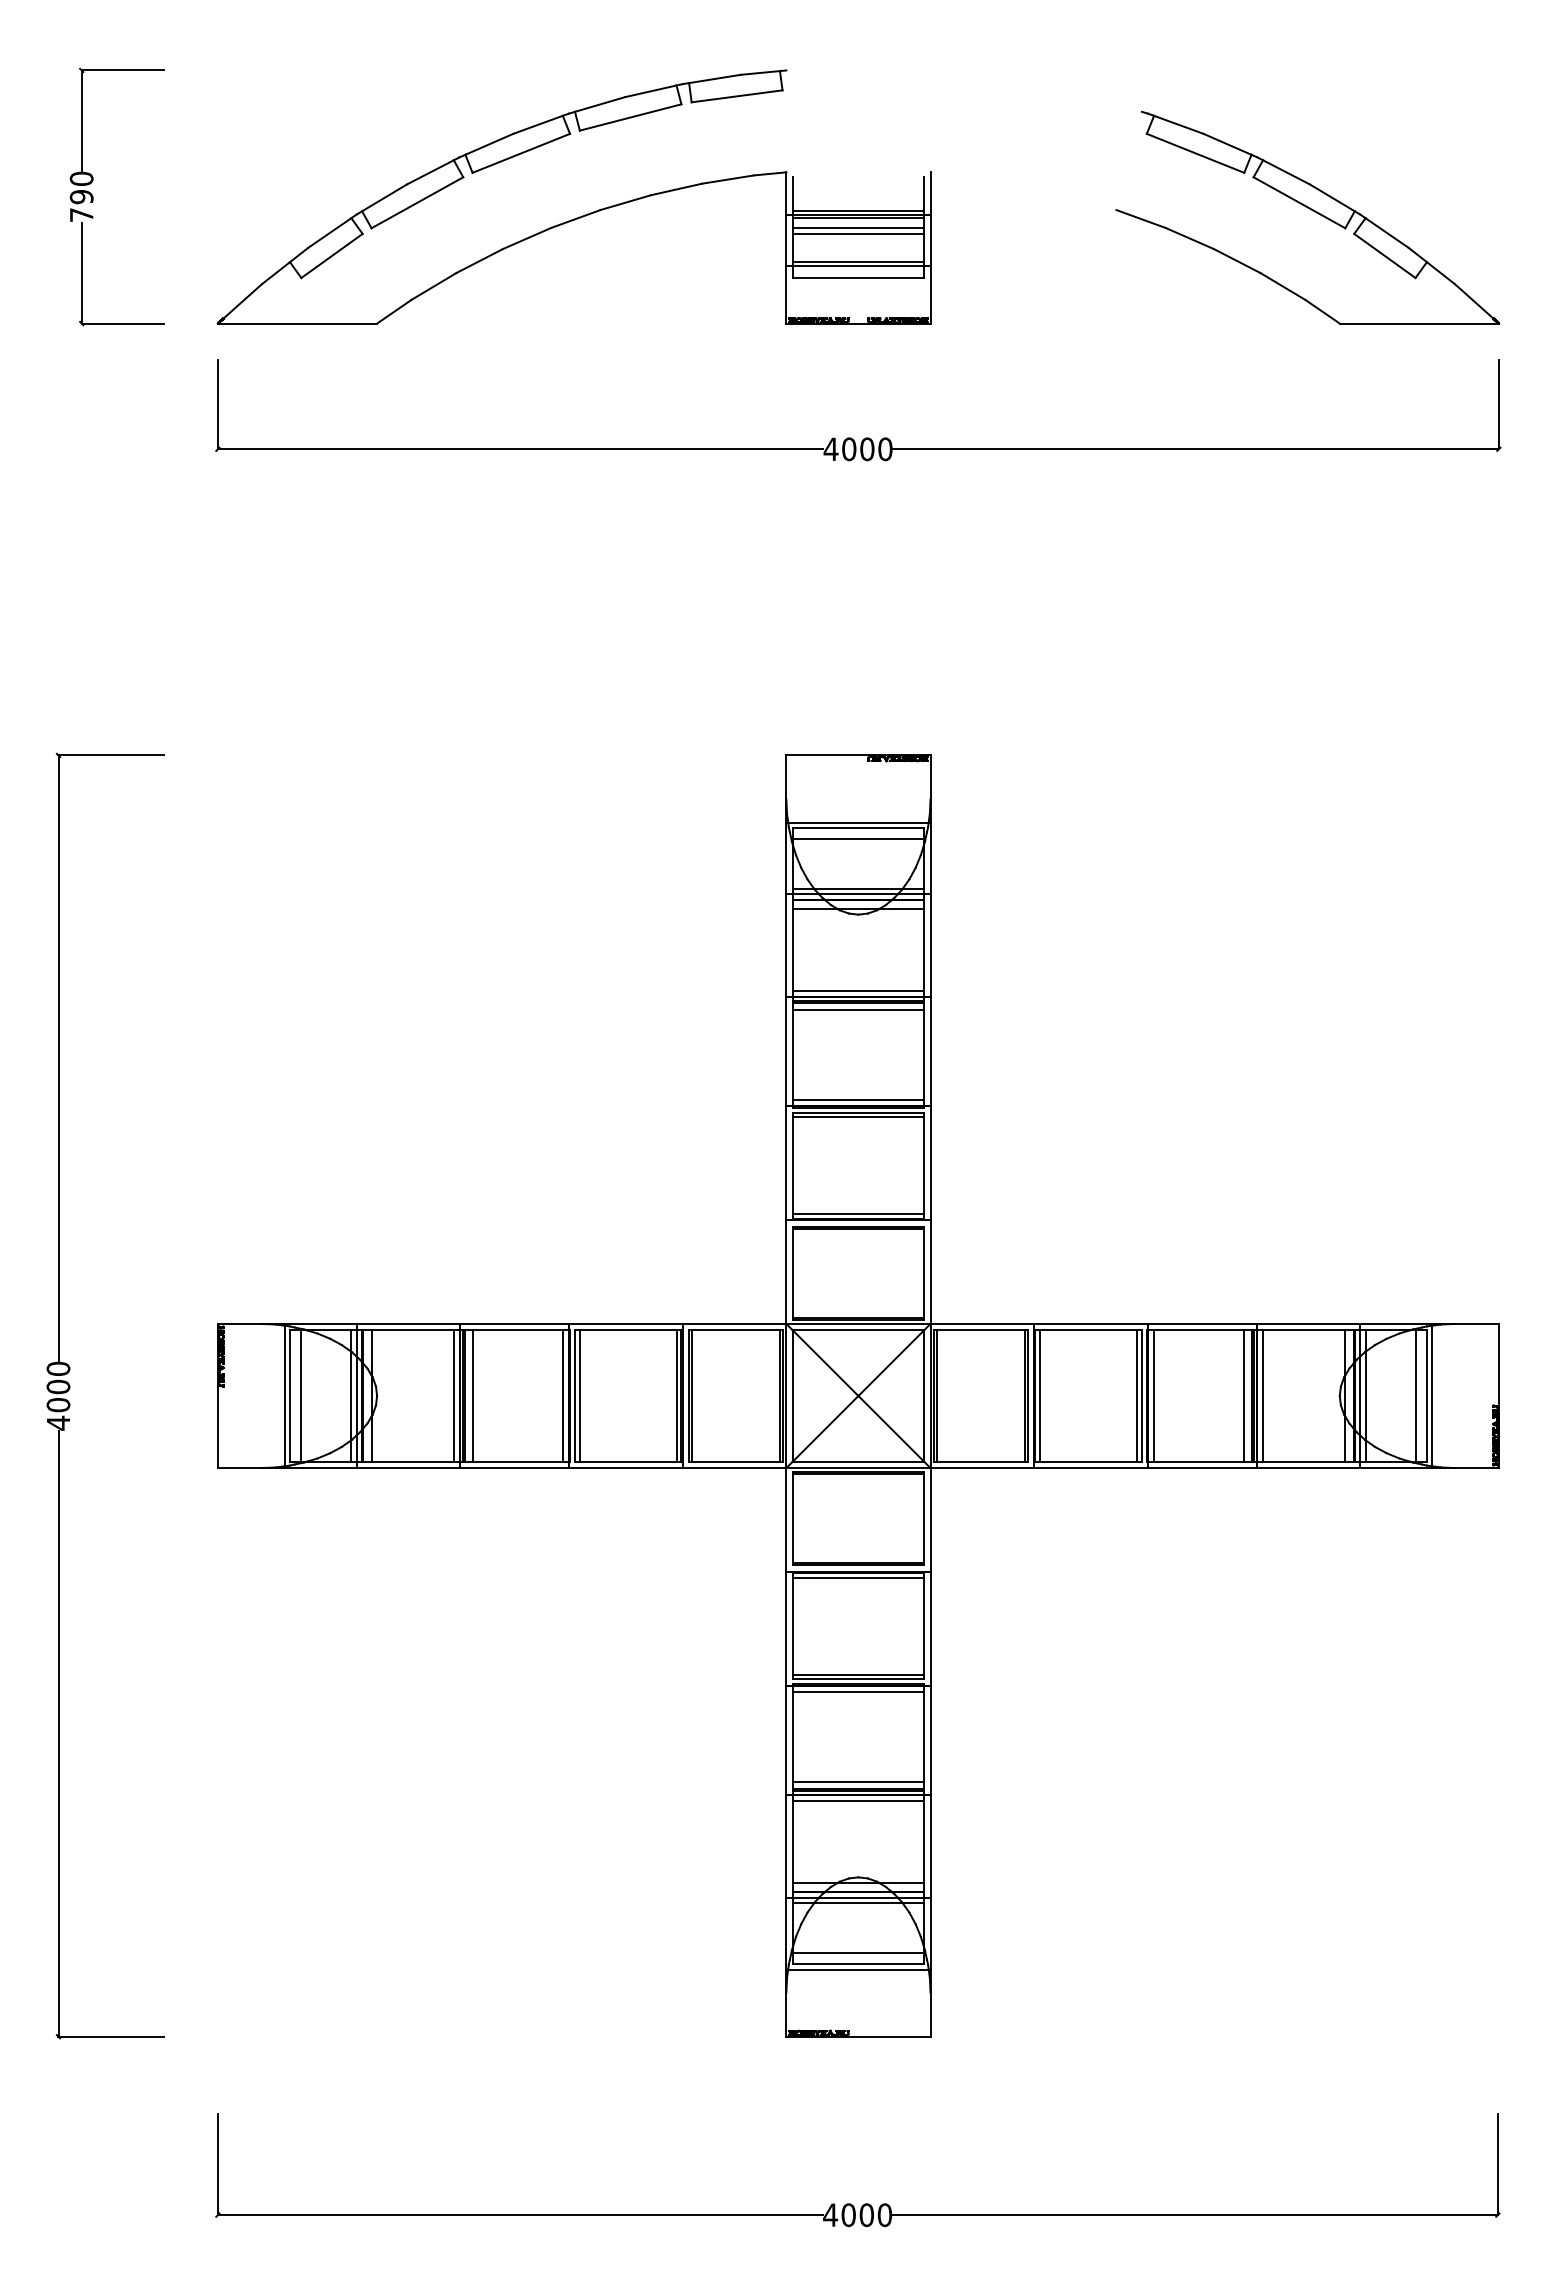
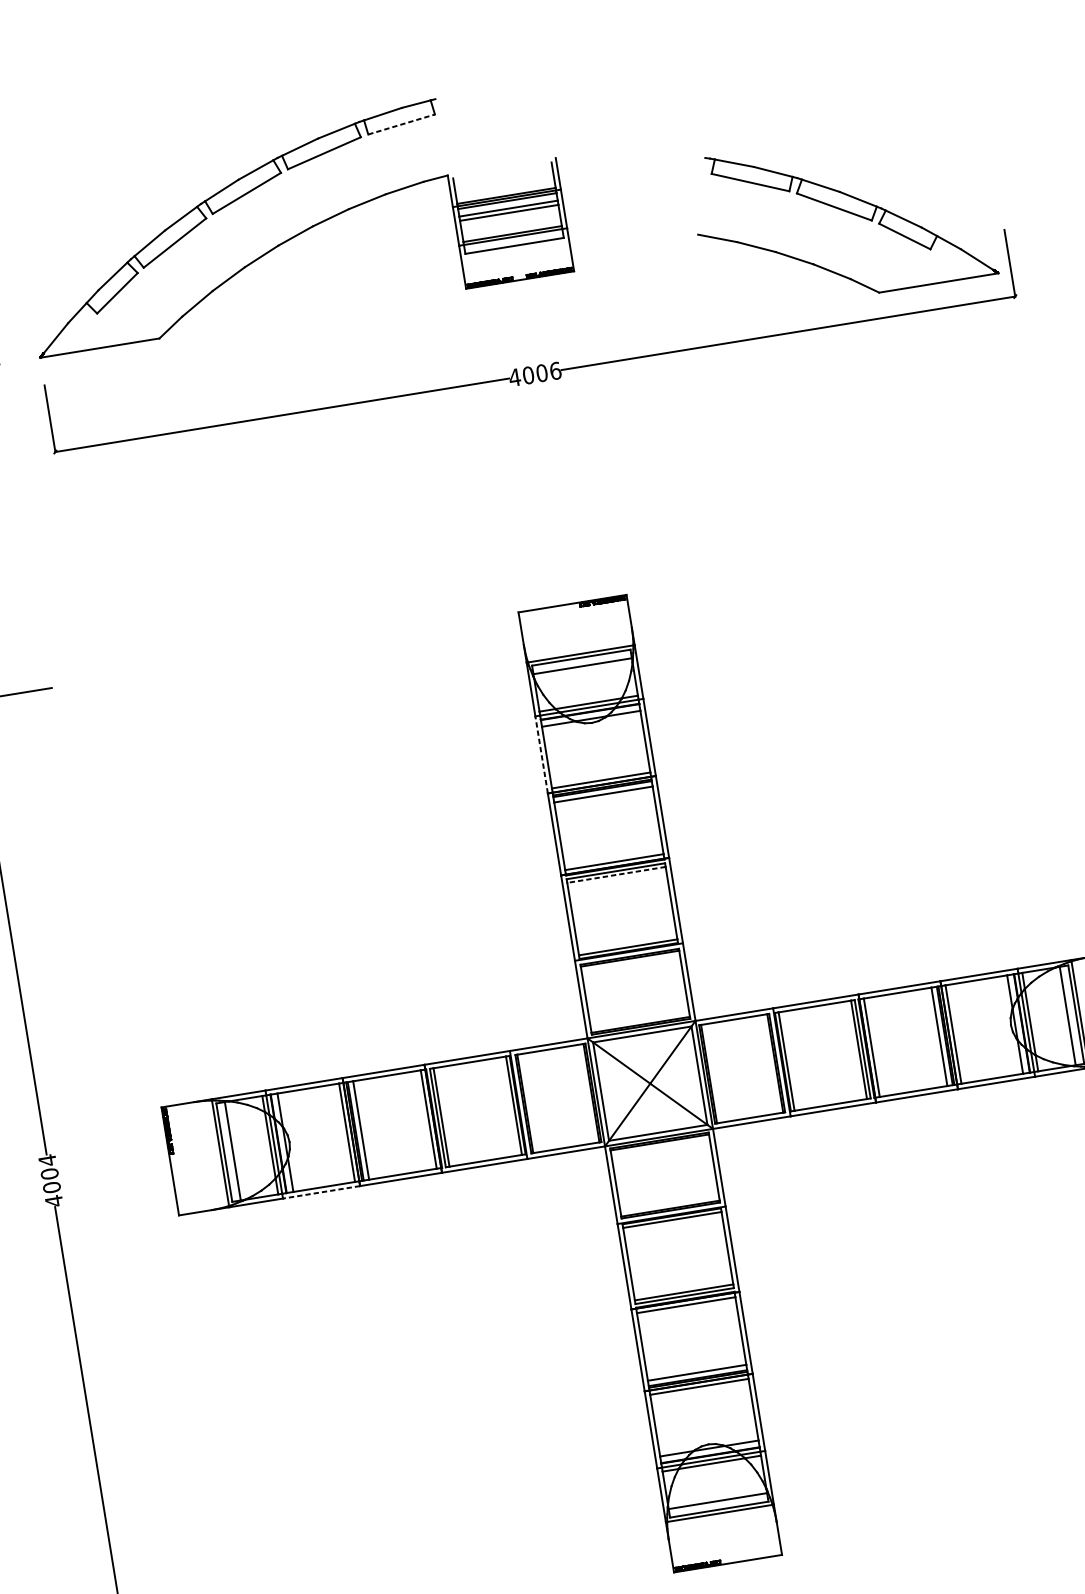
line: (737, 96) -> (401, 124), solid -> dashed
part: (1312, 211) -> (845, 211), moved
text: (885, 448) -> (555, 370), 4000 -> 4006
line: (786, 945) -> (541, 754), solid -> dashed
line: (858, 1117) -> (616, 874), solid -> dashed
text: (58, 1368) -> (47, 1160), 4000 -> 4004
line: (407, 1468) -> (321, 1192), solid -> dashed

